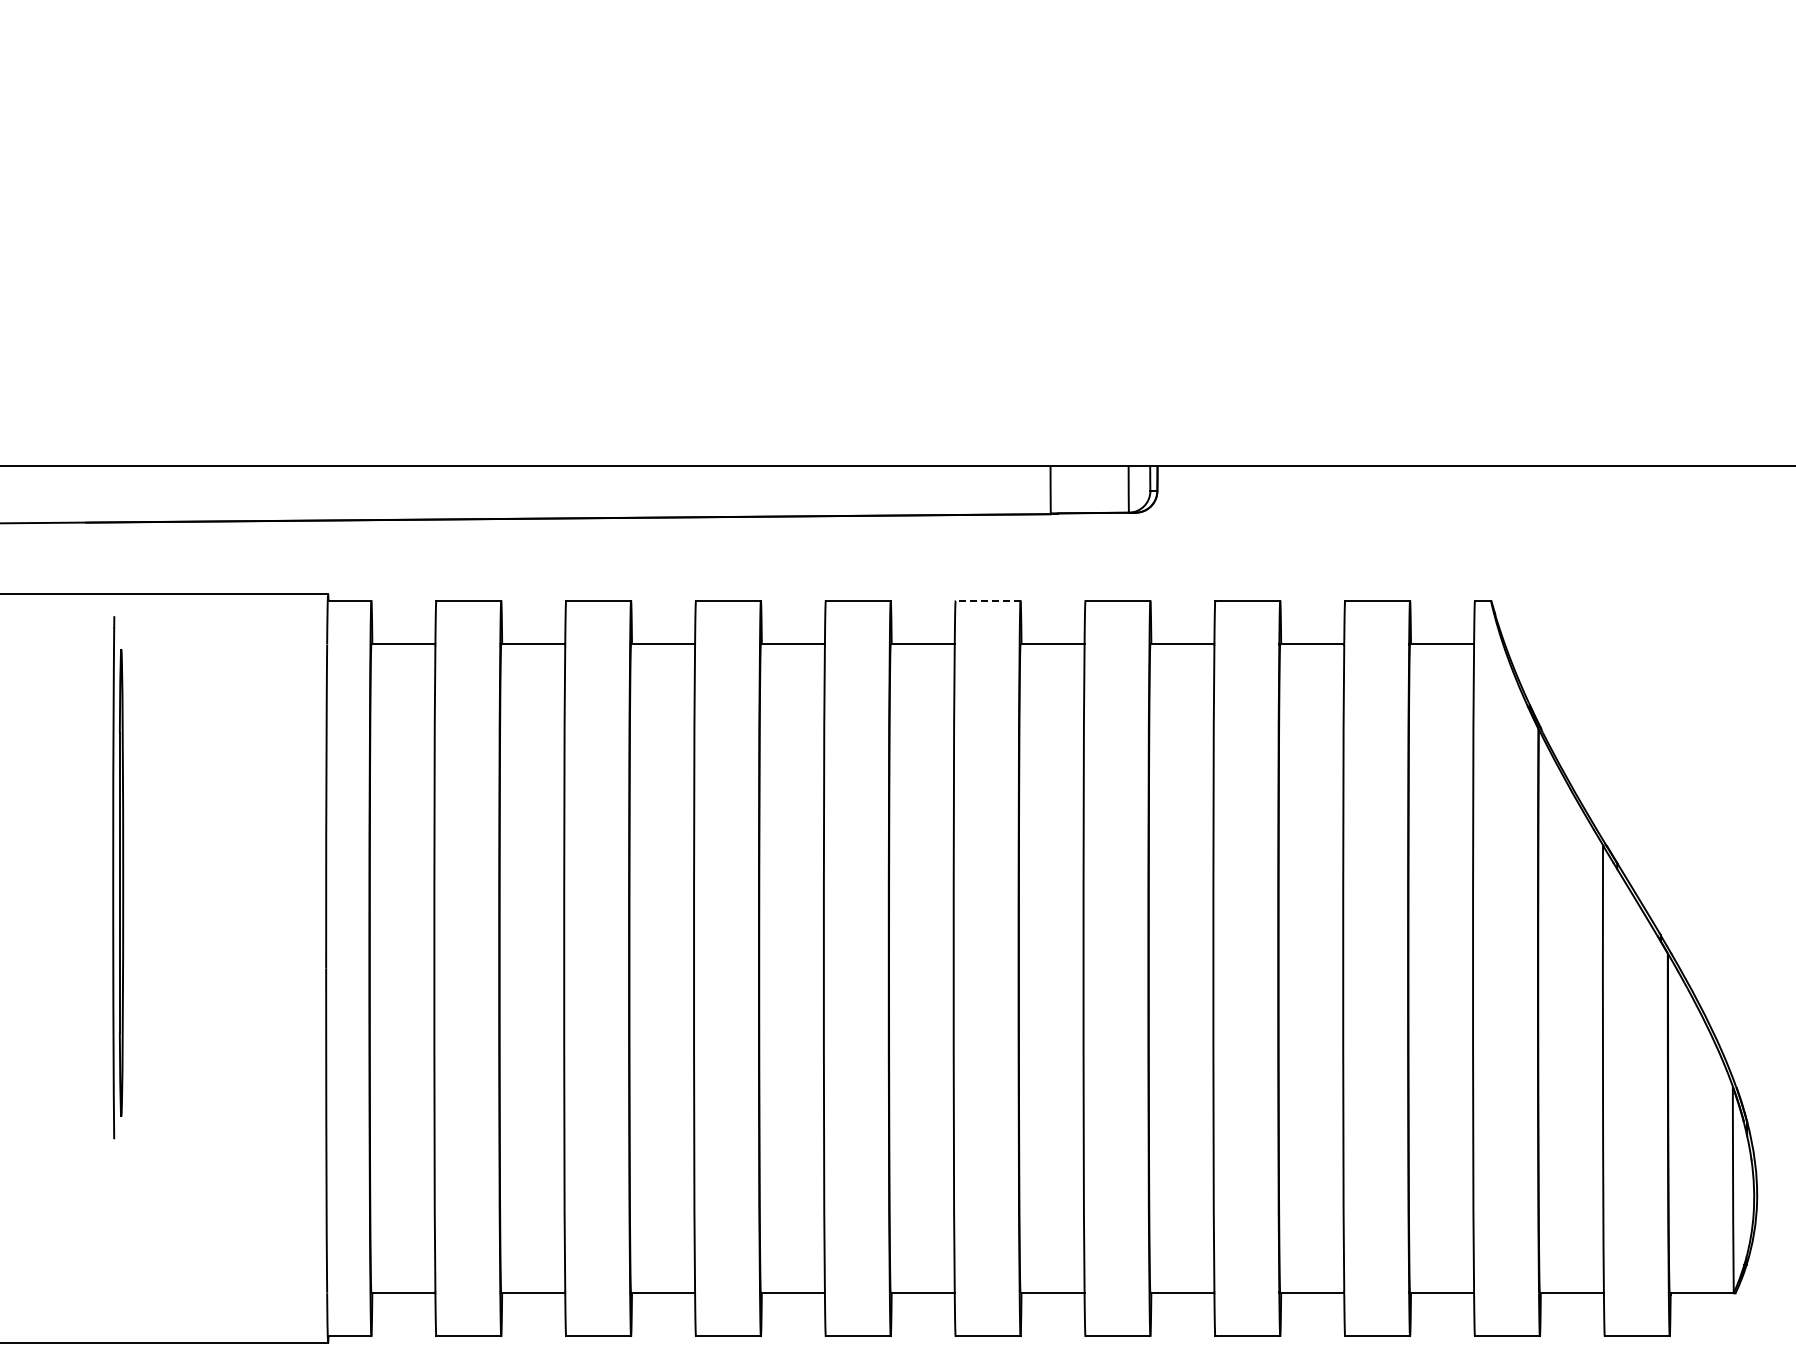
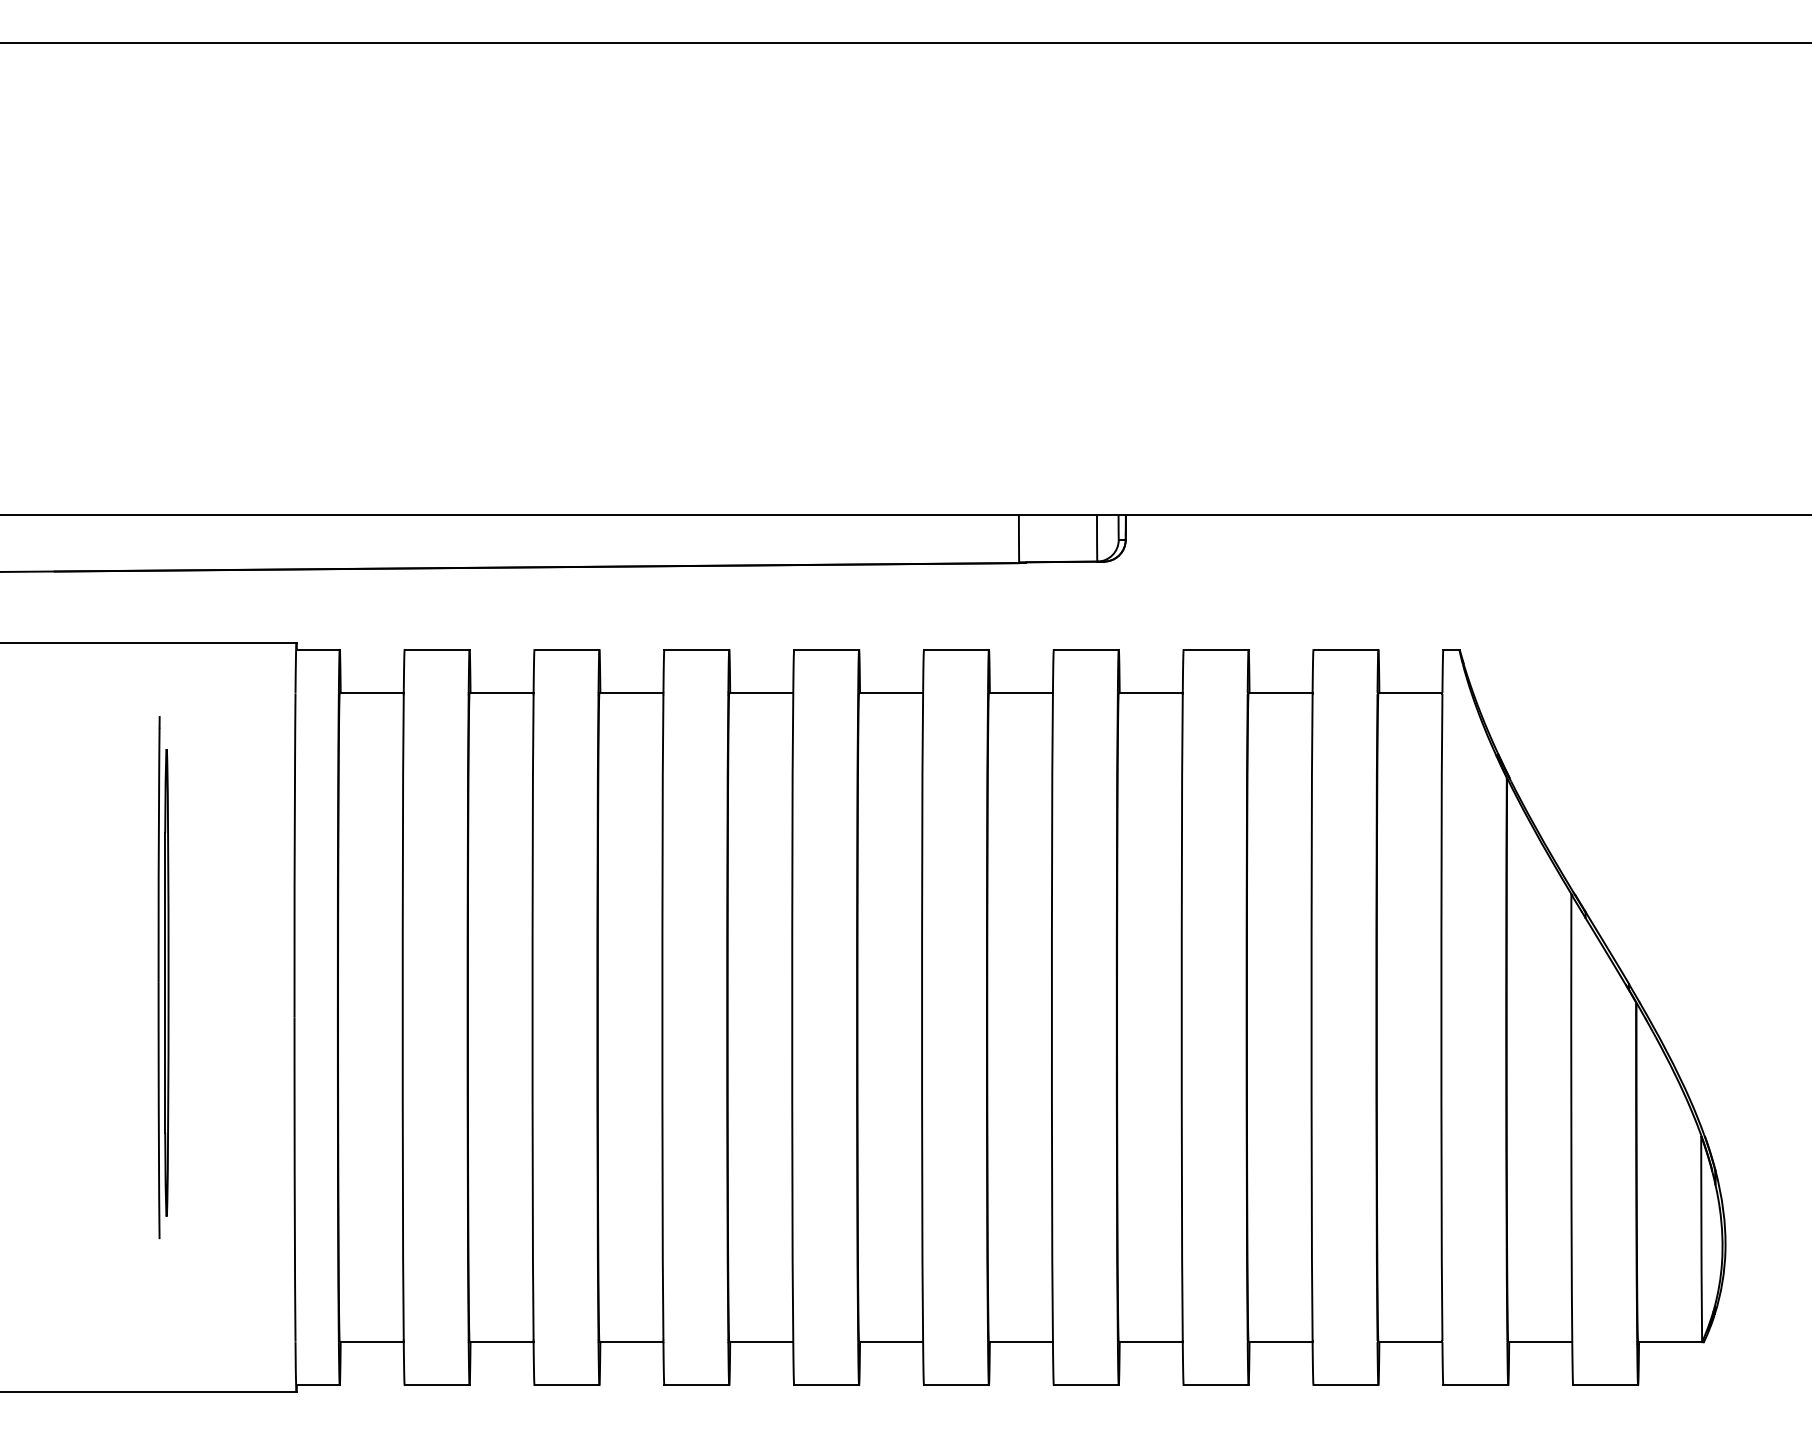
line: (987, 600) -> (955, 649), dashed -> solid
part: (118, 877) -> (163, 977), moved

